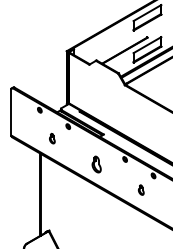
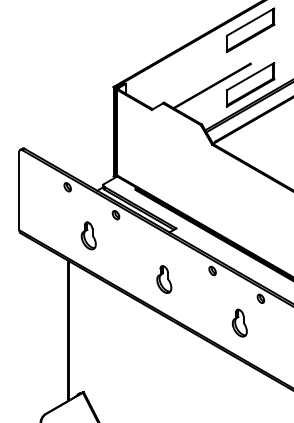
part: (52, 138) -> (89, 235), size x1.67
part: (141, 189) -> (240, 321), size x1.67

